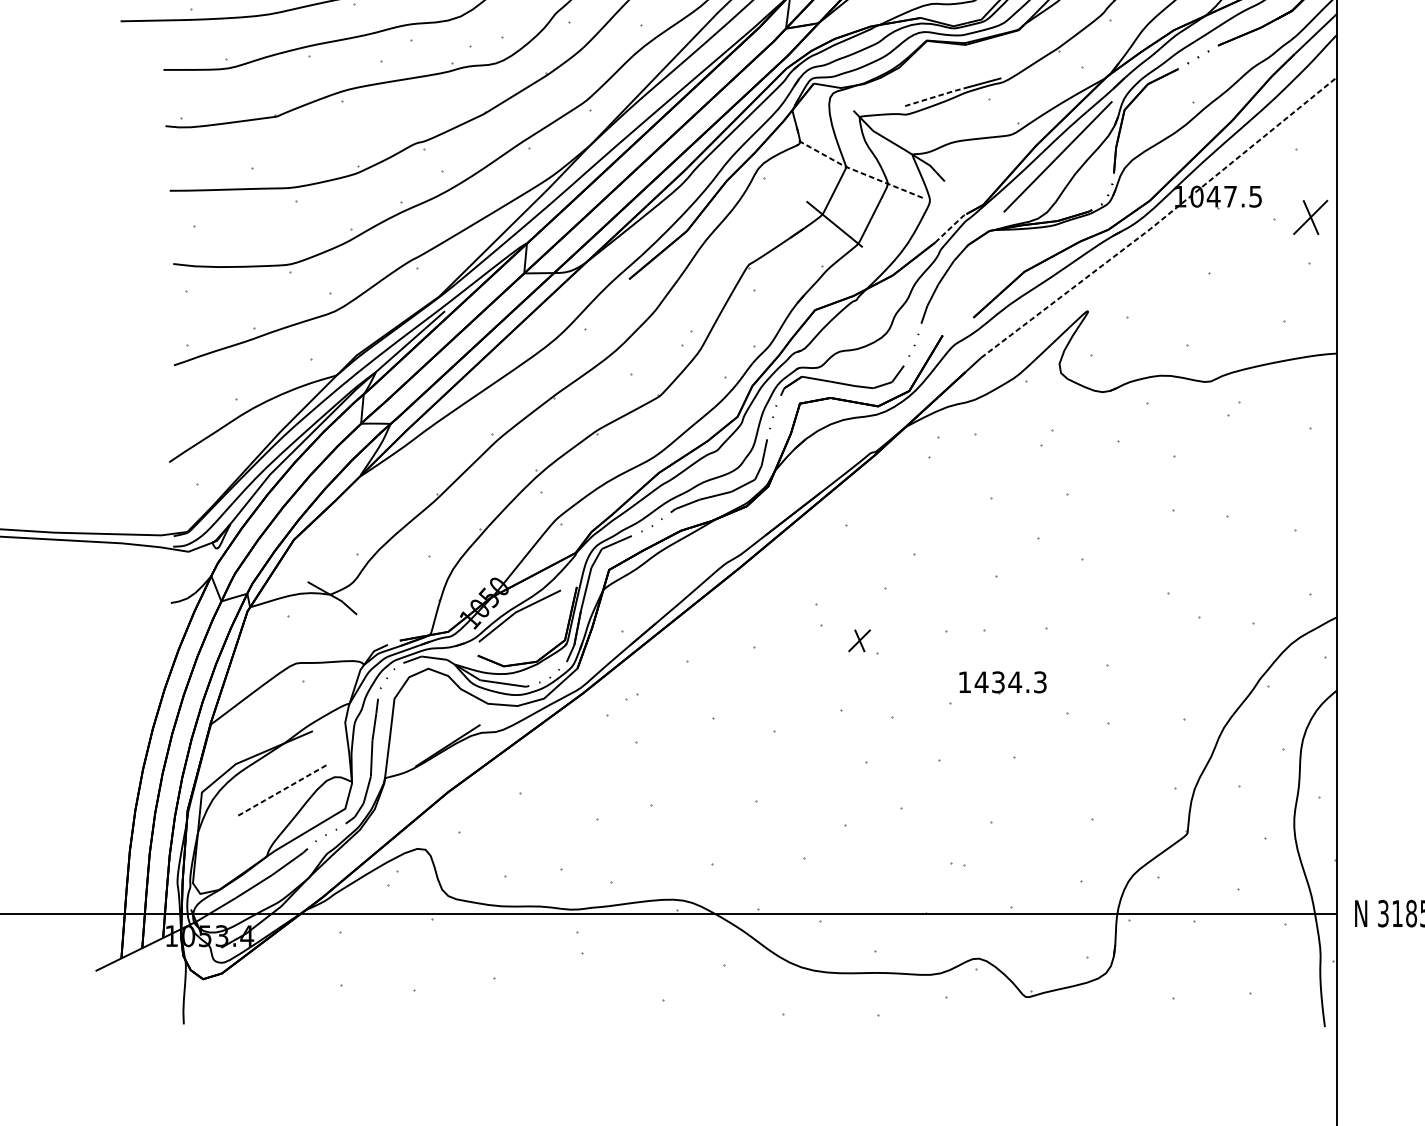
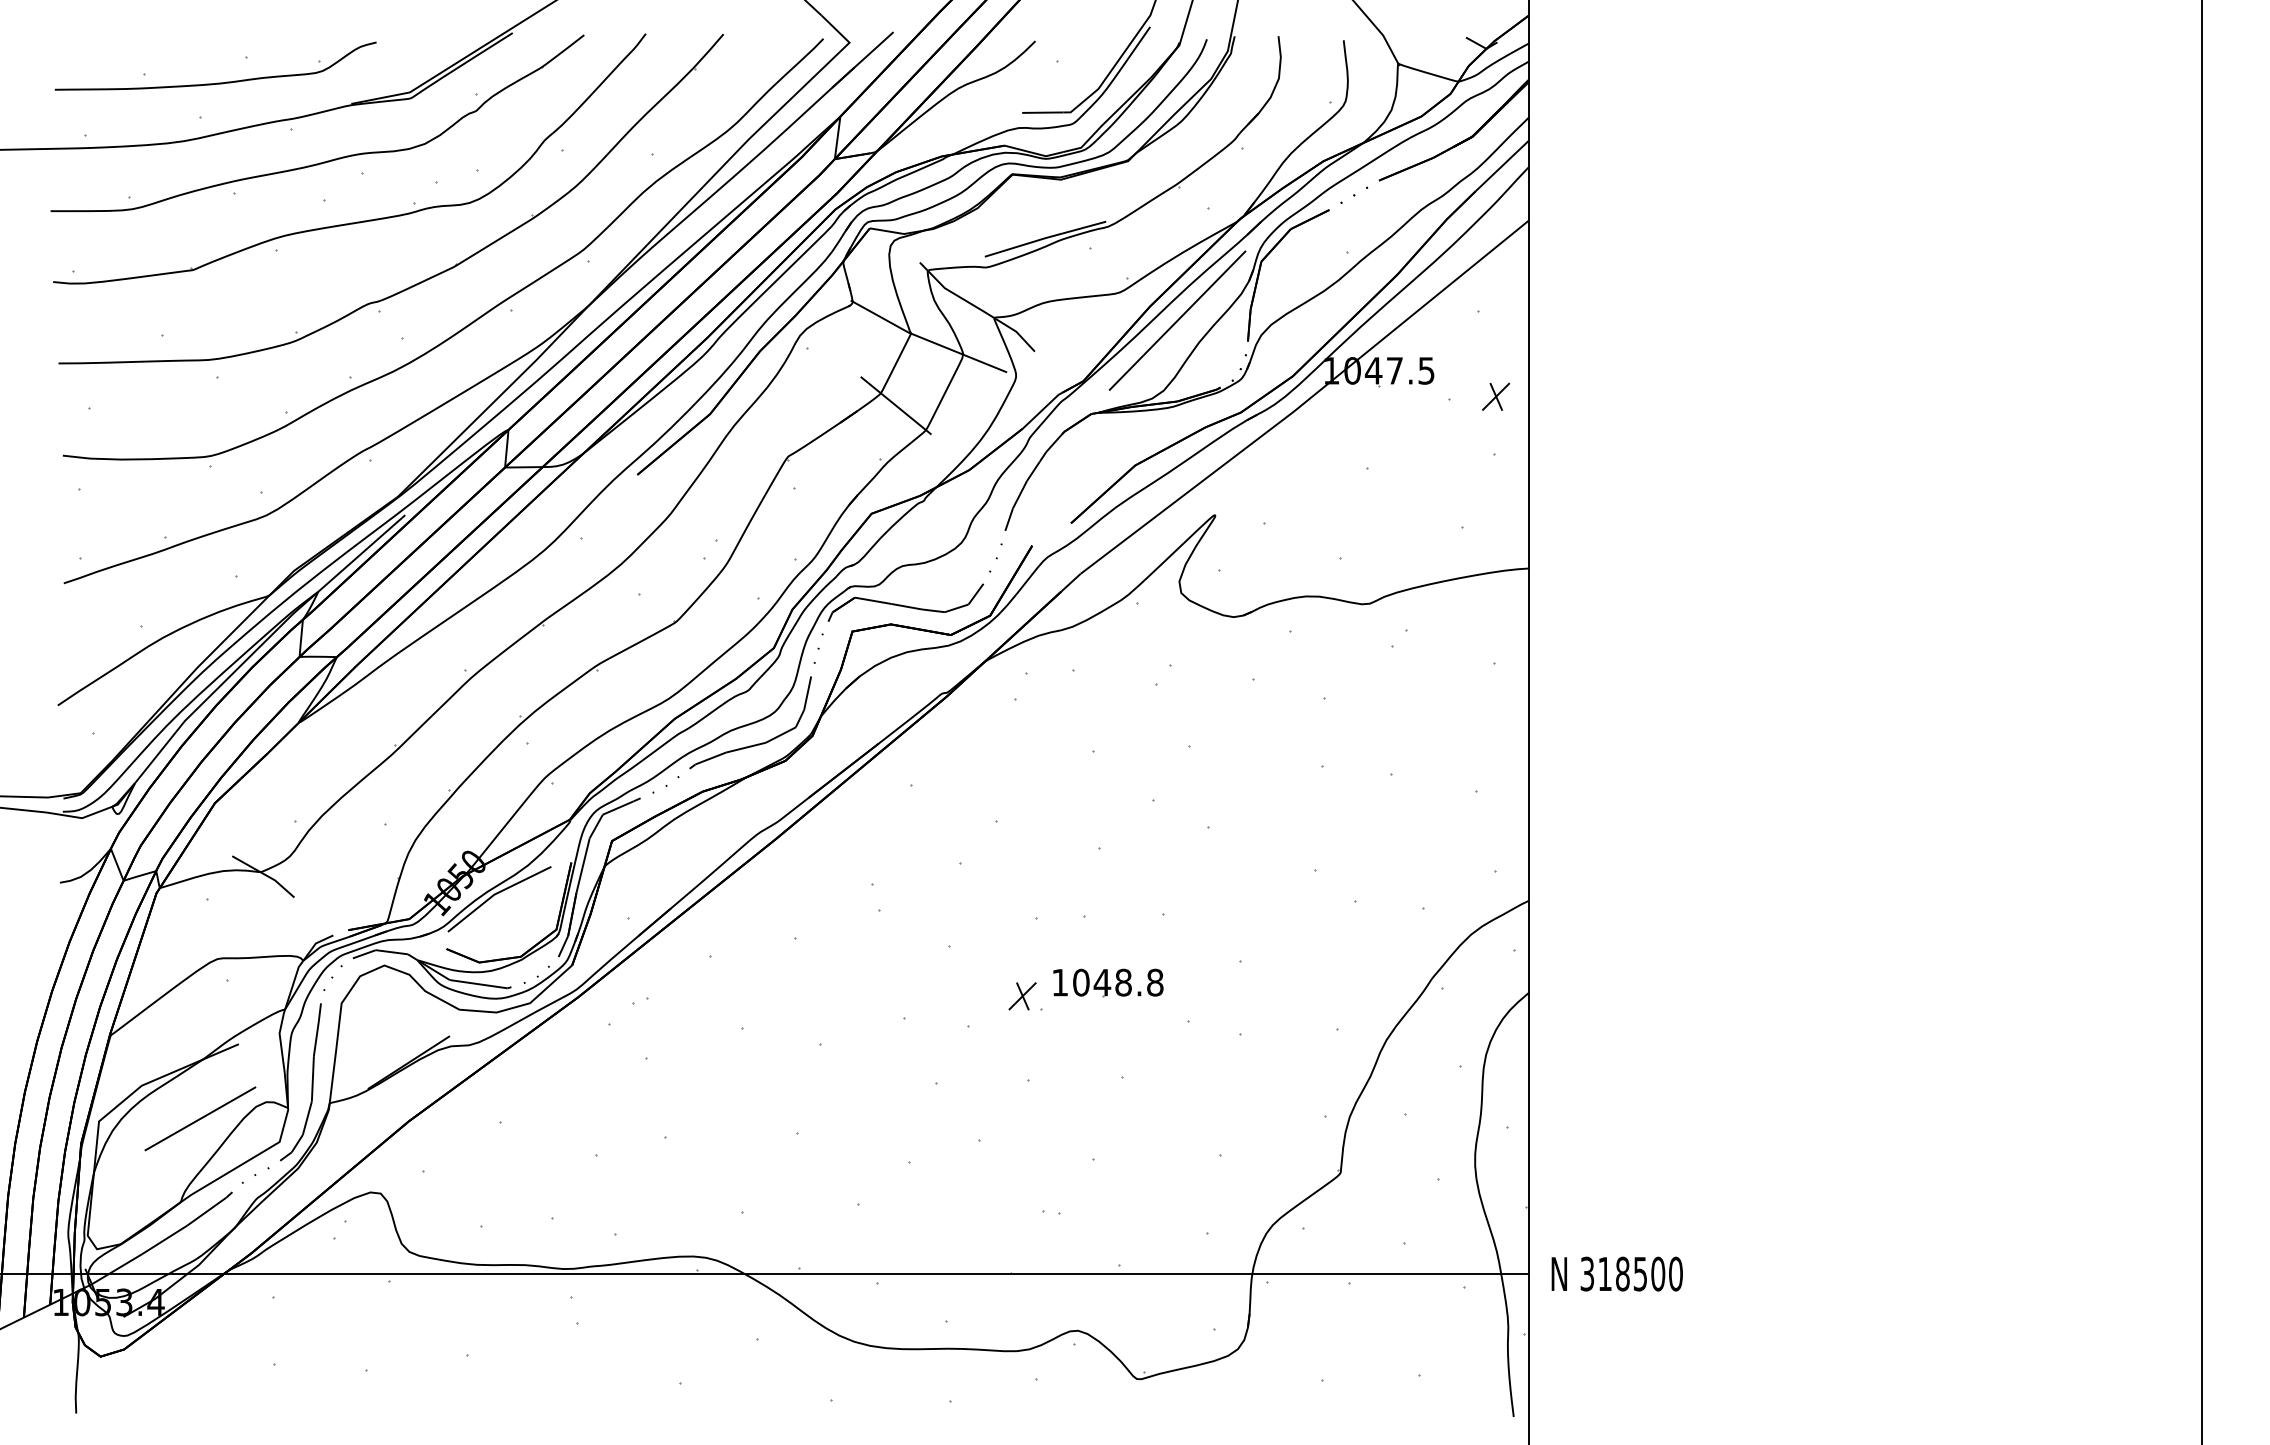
line: (936, 96) -> (1024, 244), dashed -> solid
line: (858, 171) -> (926, 339), dashed -> solid
part: (1311, 217) -> (1496, 396), size x0.62
line: (1161, 220) -> (1307, 400), dashed -> solid
line: (950, 227) -> (1042, 409), dashed -> solid
part: (859, 640) -> (1022, 996), moved
text: (1010, 682) -> (1117, 982), 1434.3 -> 1048.8
line: (282, 790) -> (200, 1118), dashed -> solid

